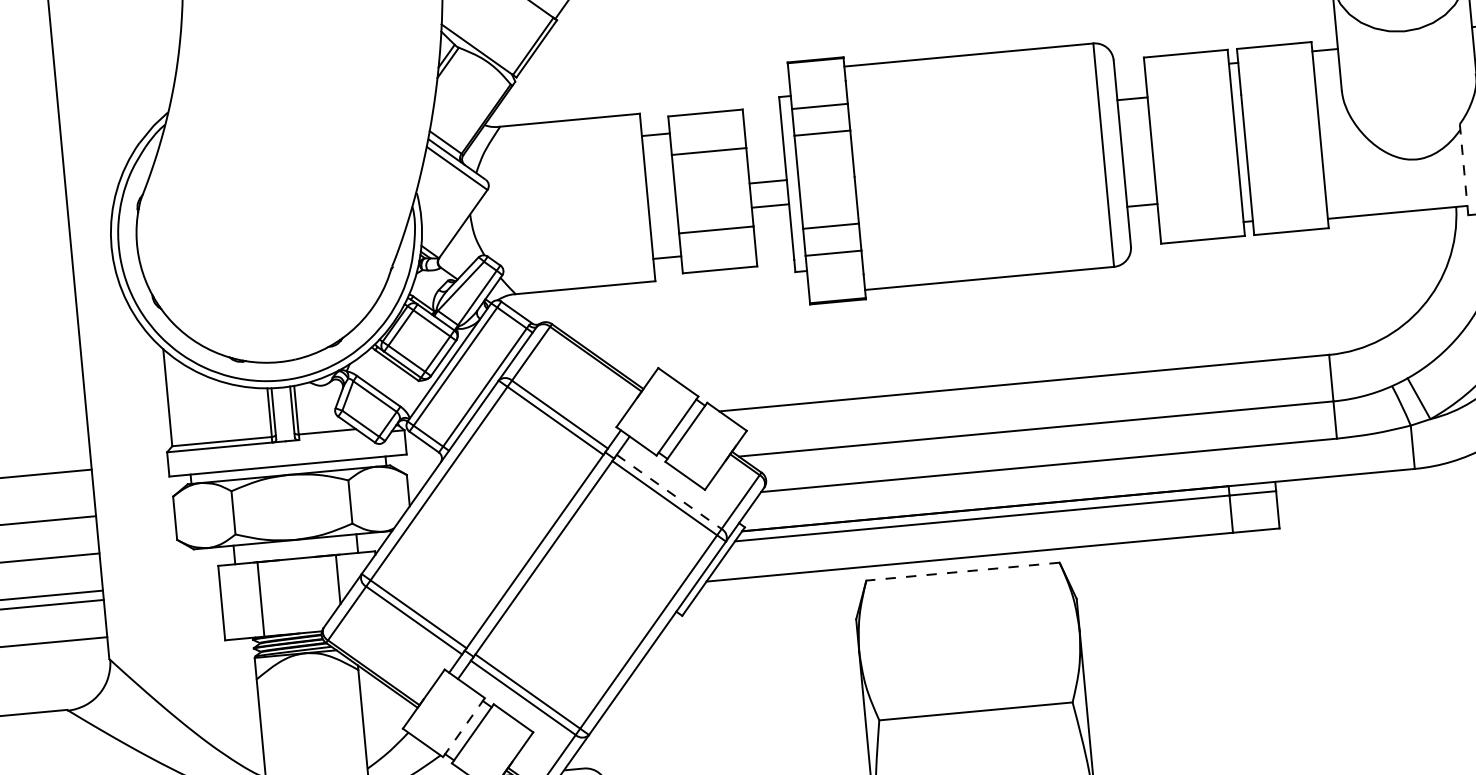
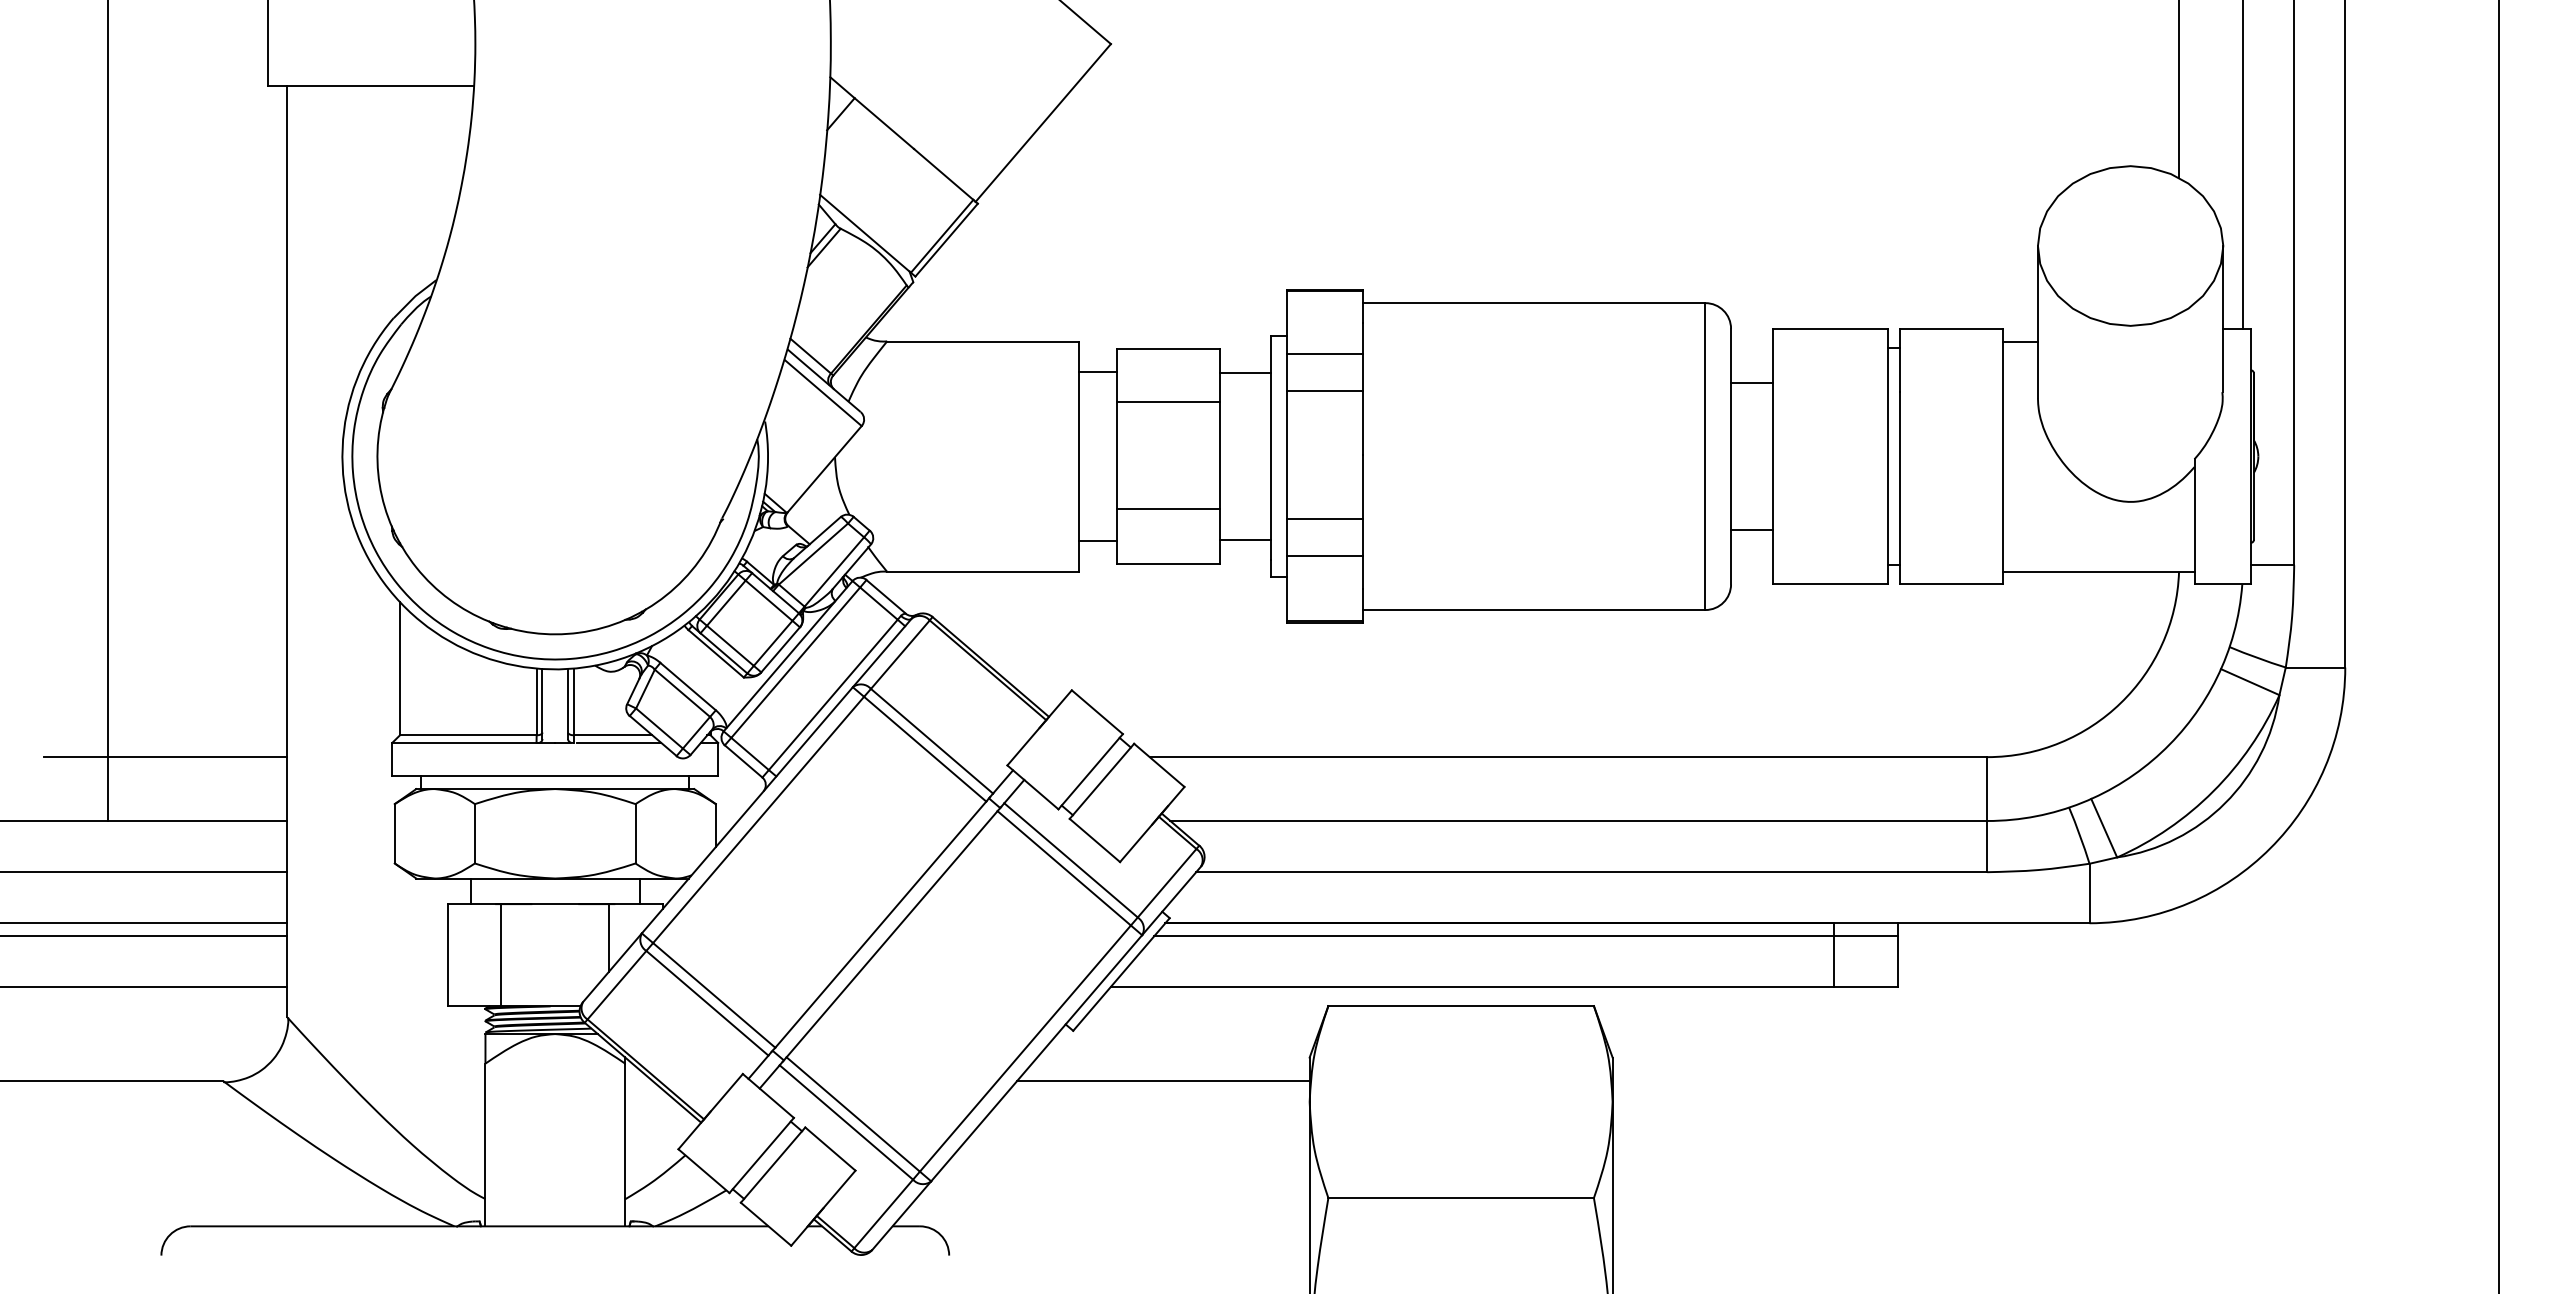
line: (1464, 169) -> (2194, 521), dashed -> solid
line: (767, 181) -> (1244, 373), moved
line: (770, 205) -> (1244, 539), moved
line: (331, 436) -> (618, 742), added
line: (669, 491) -> (1071, 860), dashed -> solid
line: (963, 571) -> (1461, 1006), dashed -> solid
line: (750, 646) -> (1162, 1081), added
line: (463, 727) -> (761, 1155), dashed -> solid

